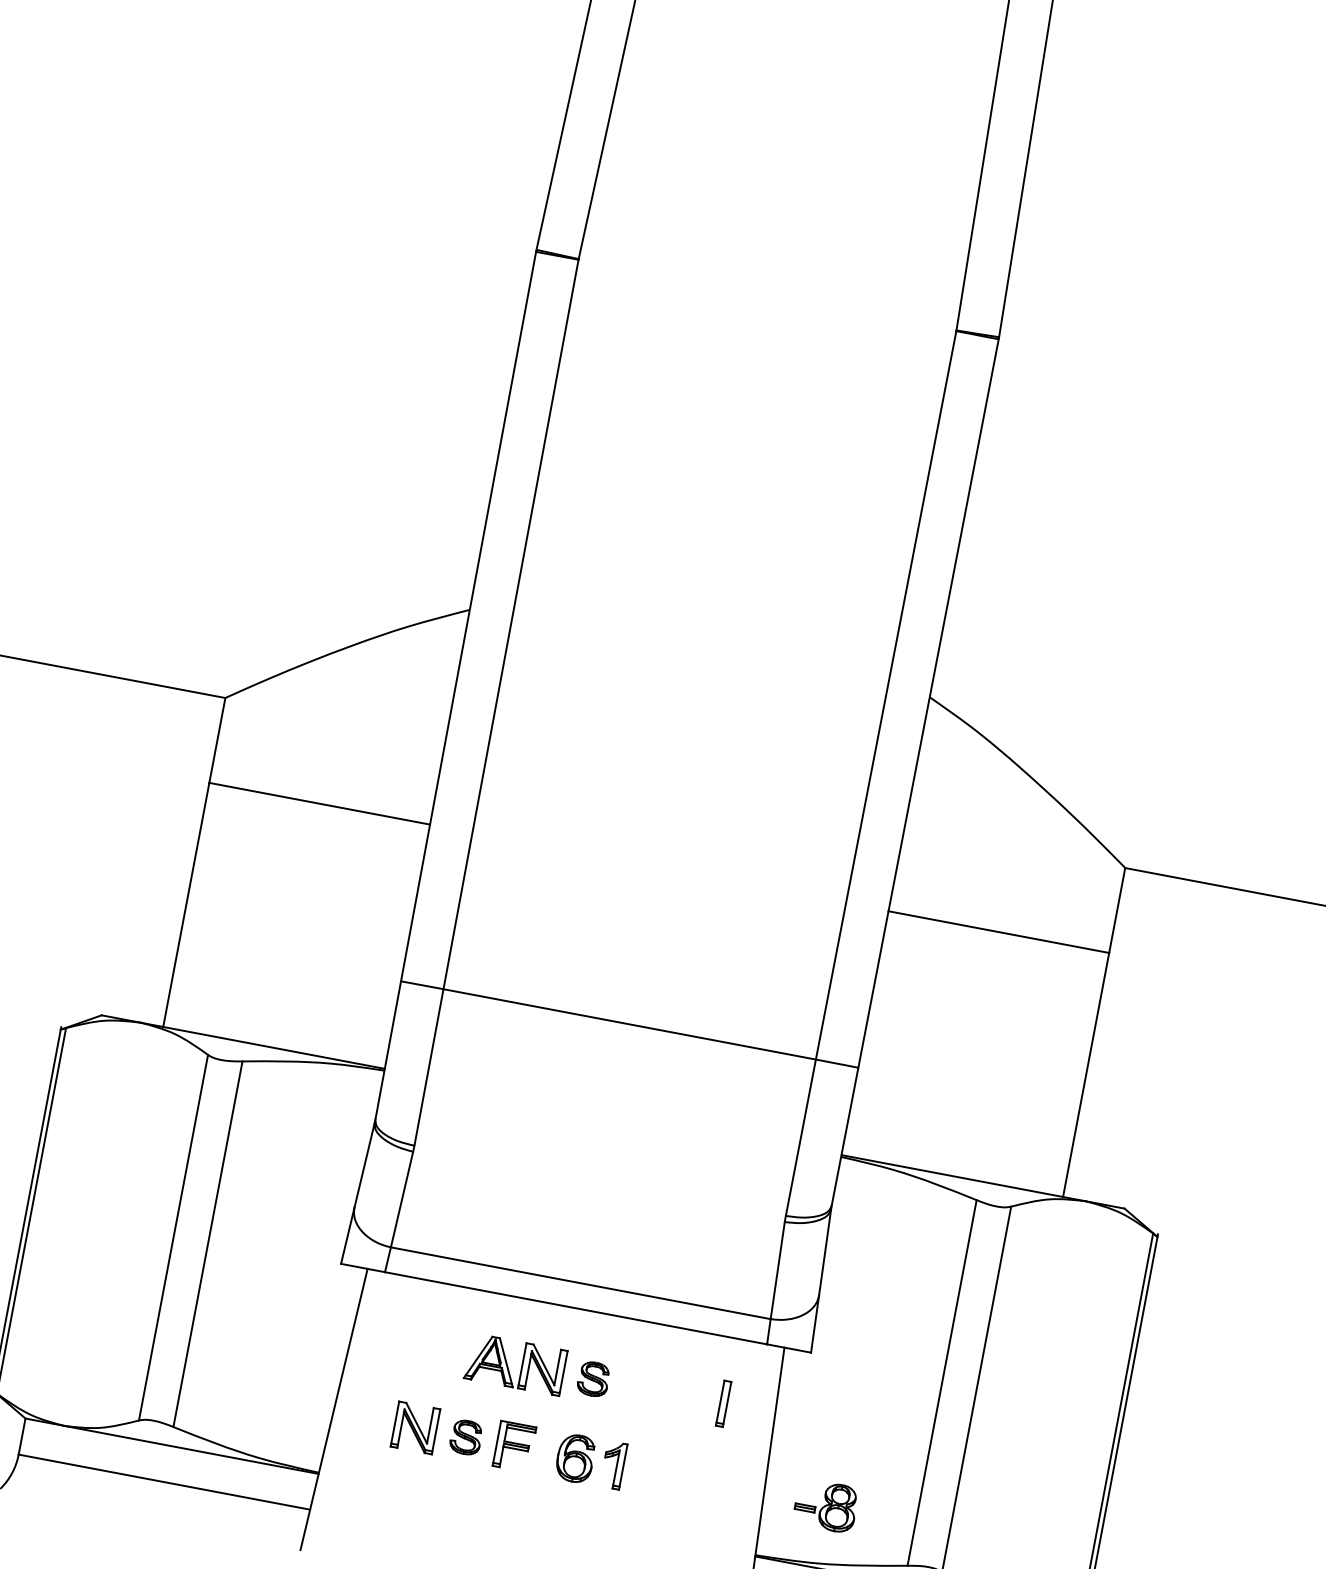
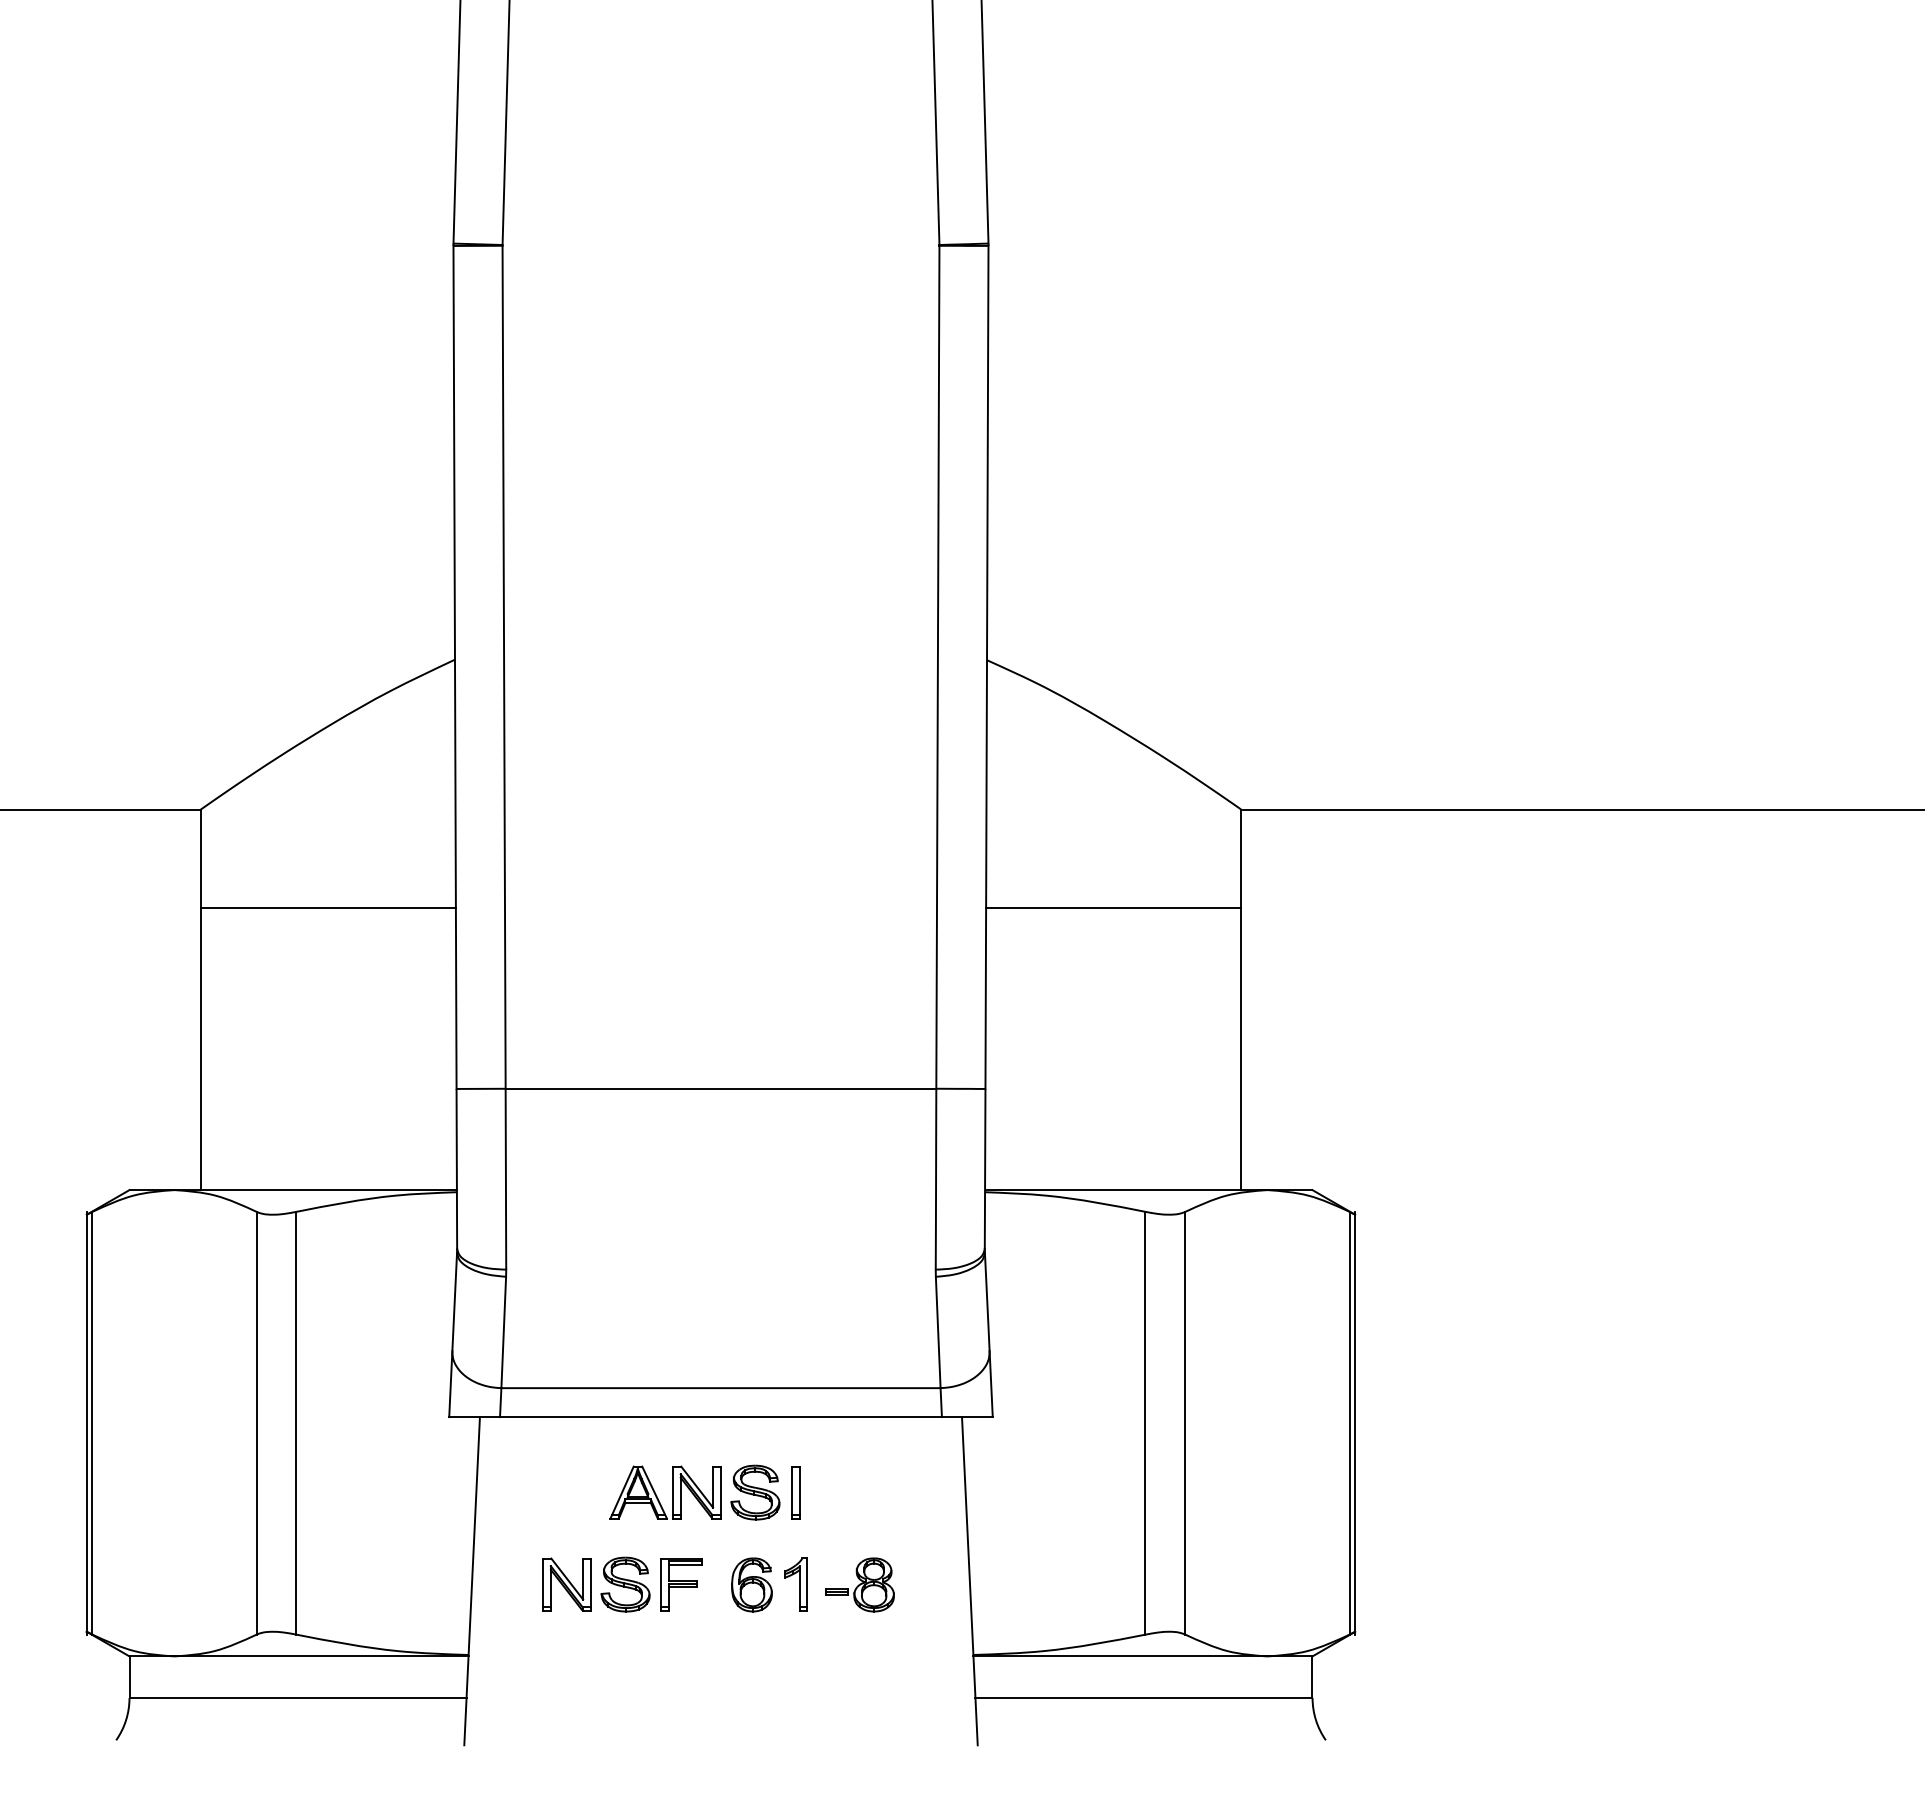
part: (593, 1379) -> (755, 1492), size x1.43
part: (723, 1403) -> (795, 1492), moved
part: (466, 1437) -> (625, 1584), size x1.43
part: (825, 1505) -> (859, 1584), moved

